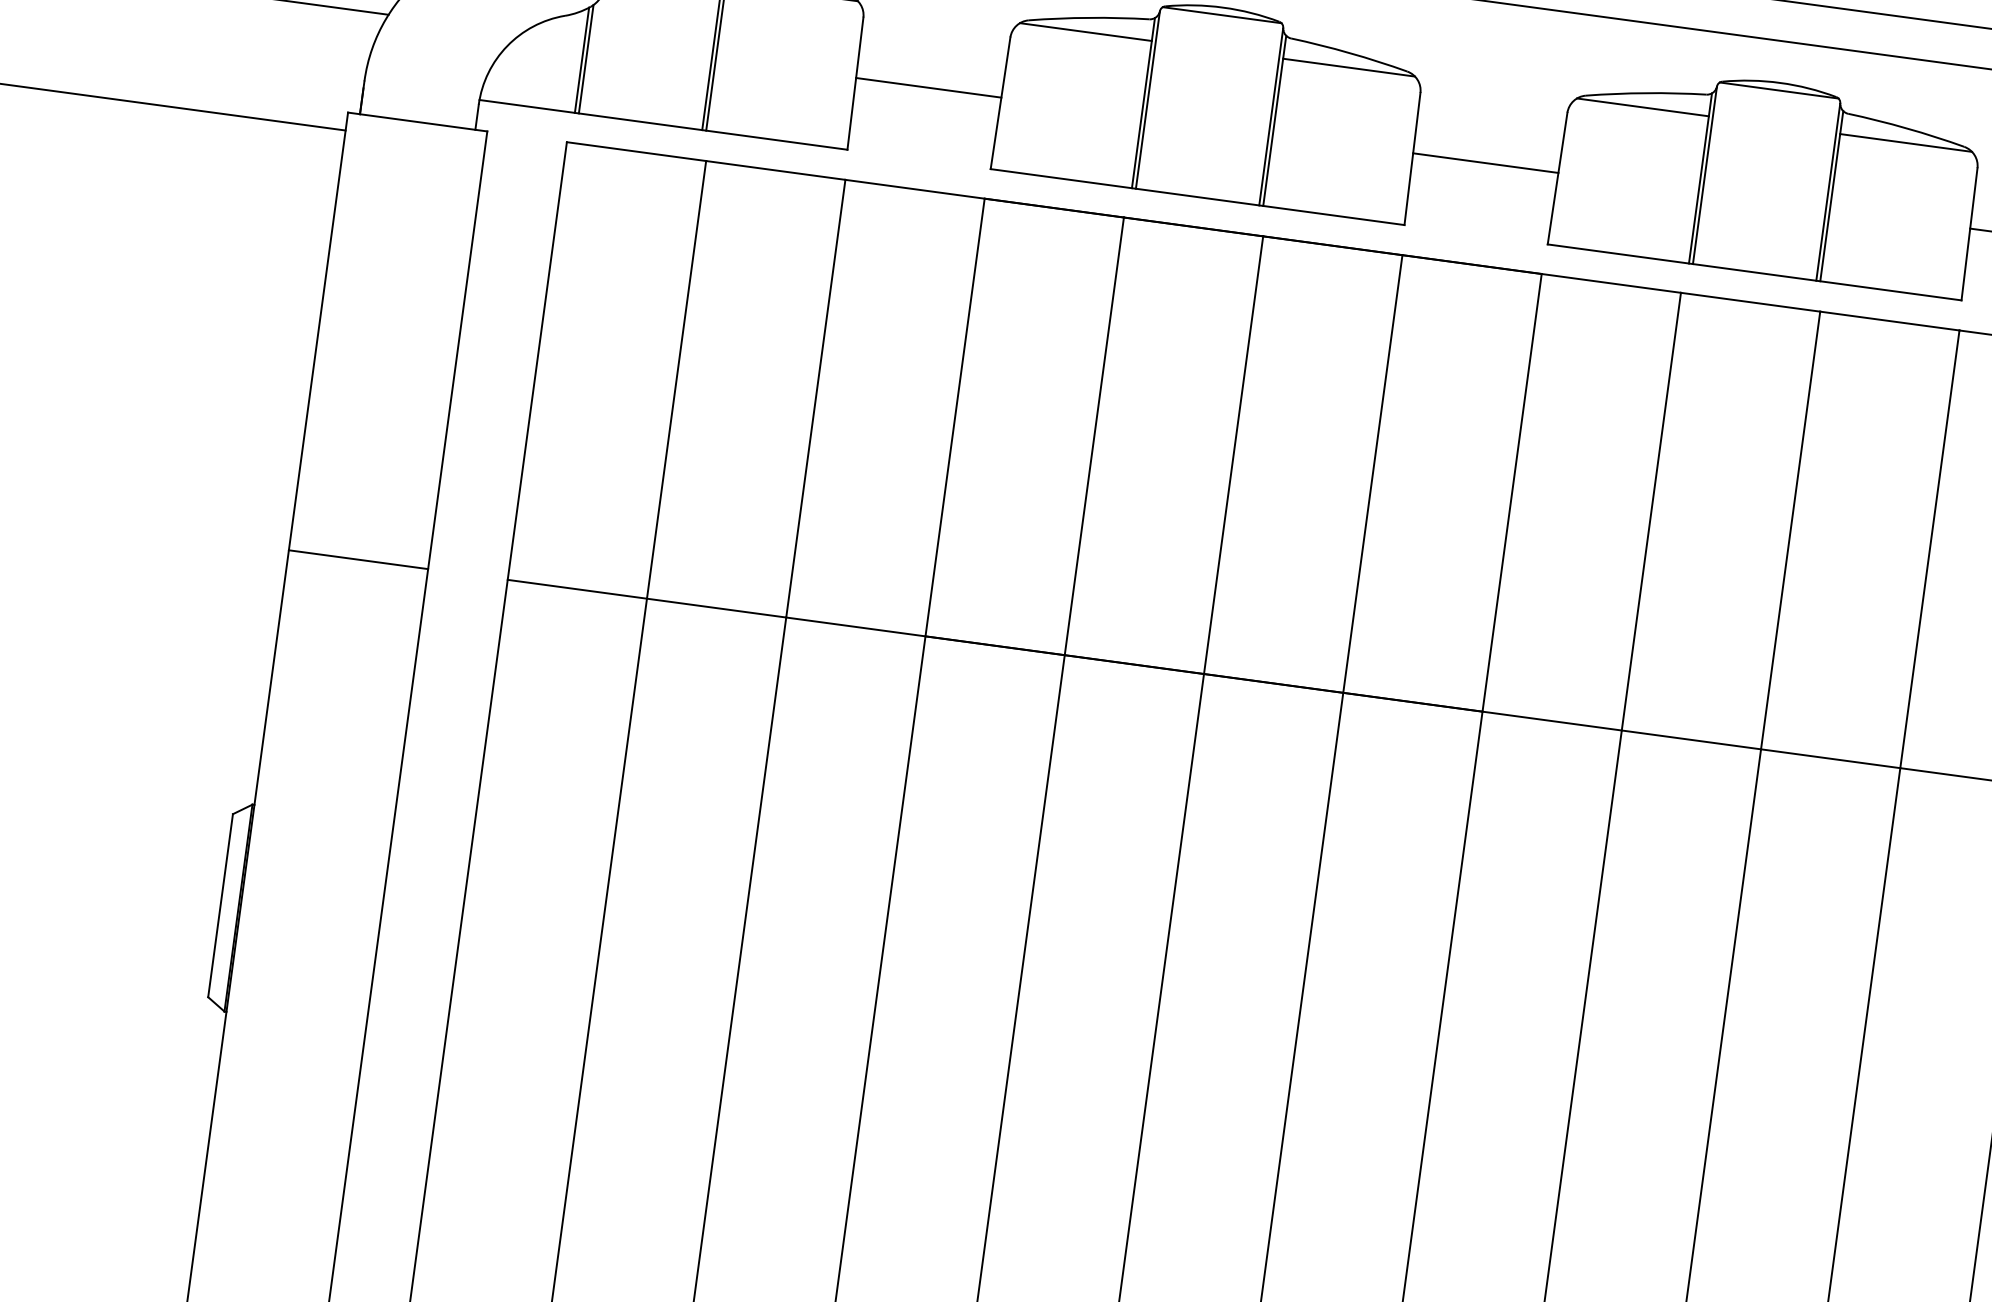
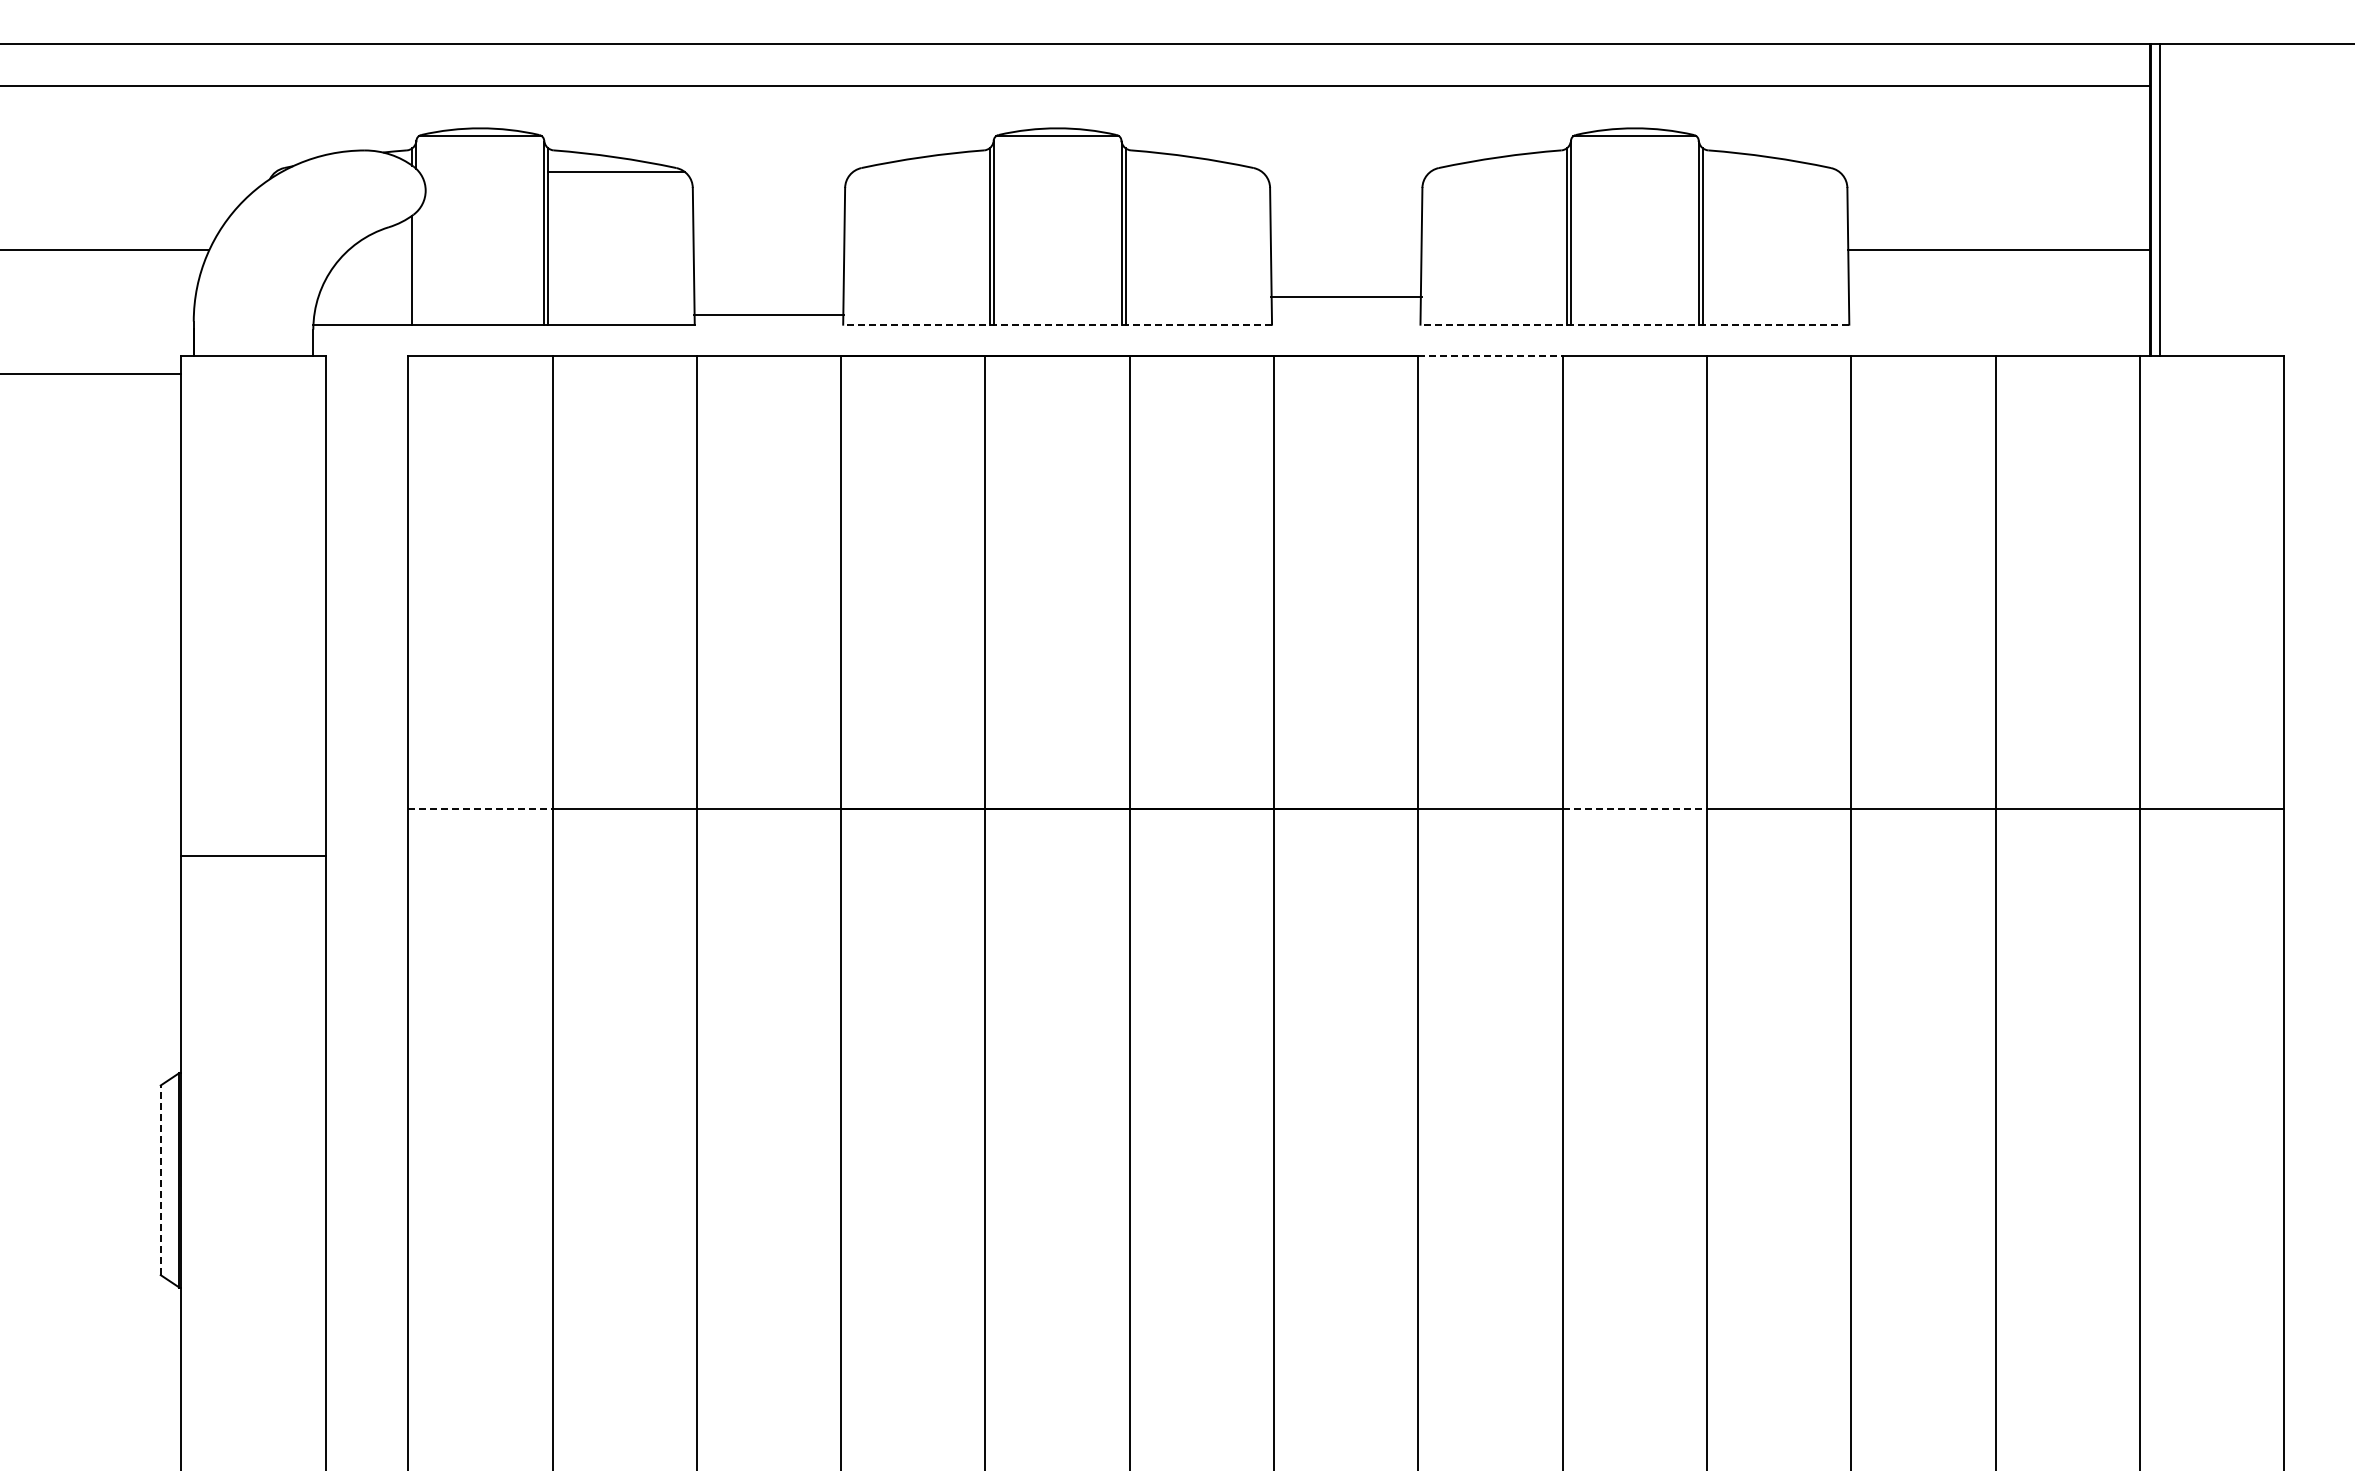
line: (1085, 32) -> (920, 172), removed
line: (586, 59) -> (416, 268), removed
line: (1348, 67) -> (1193, 172), removed
line: (928, 87) -> (768, 315), moved
line: (1642, 107) -> (1498, 172), removed
line: (1905, 143) -> (1770, 172), removed
line: (1485, 163) -> (1345, 297), moved
line: (1197, 196) -> (1057, 324), solid -> dashed
line: (1754, 272) -> (1634, 324), solid -> dashed
line: (1612, 283) -> (1491, 355), solid -> dashed
line: (358, 559) -> (253, 856), moved
line: (577, 589) -> (480, 809), solid -> dashed
line: (1691, 740) -> (1635, 809), solid -> dashed
line: (220, 905) -> (160, 1180), solid -> dashed

